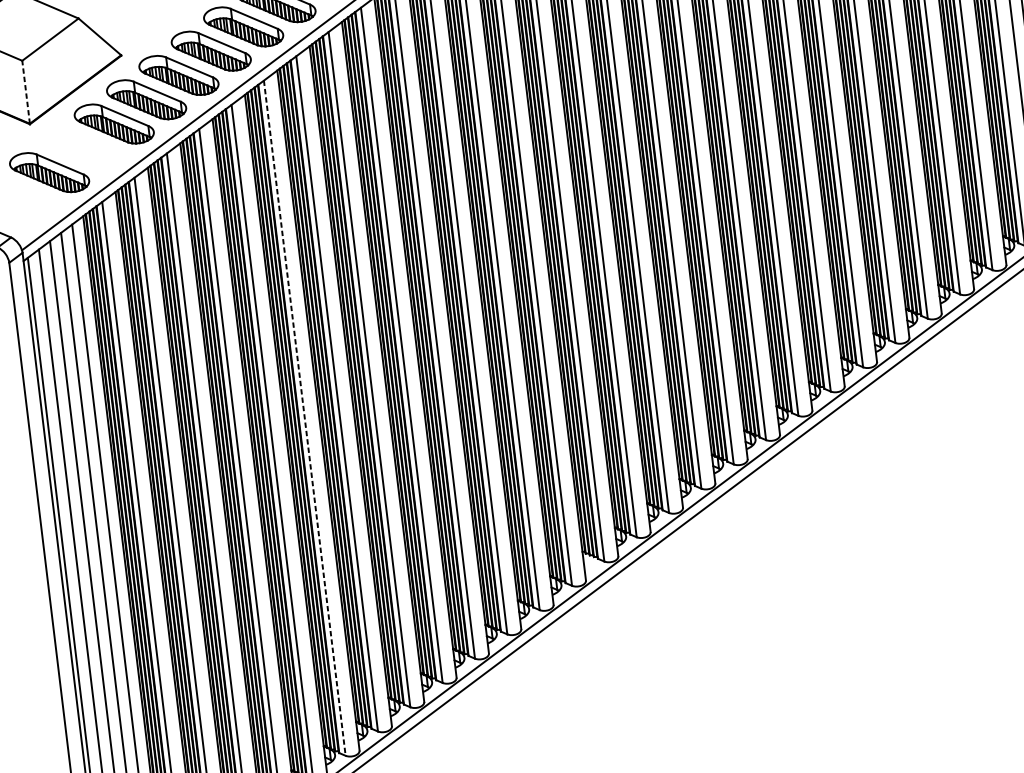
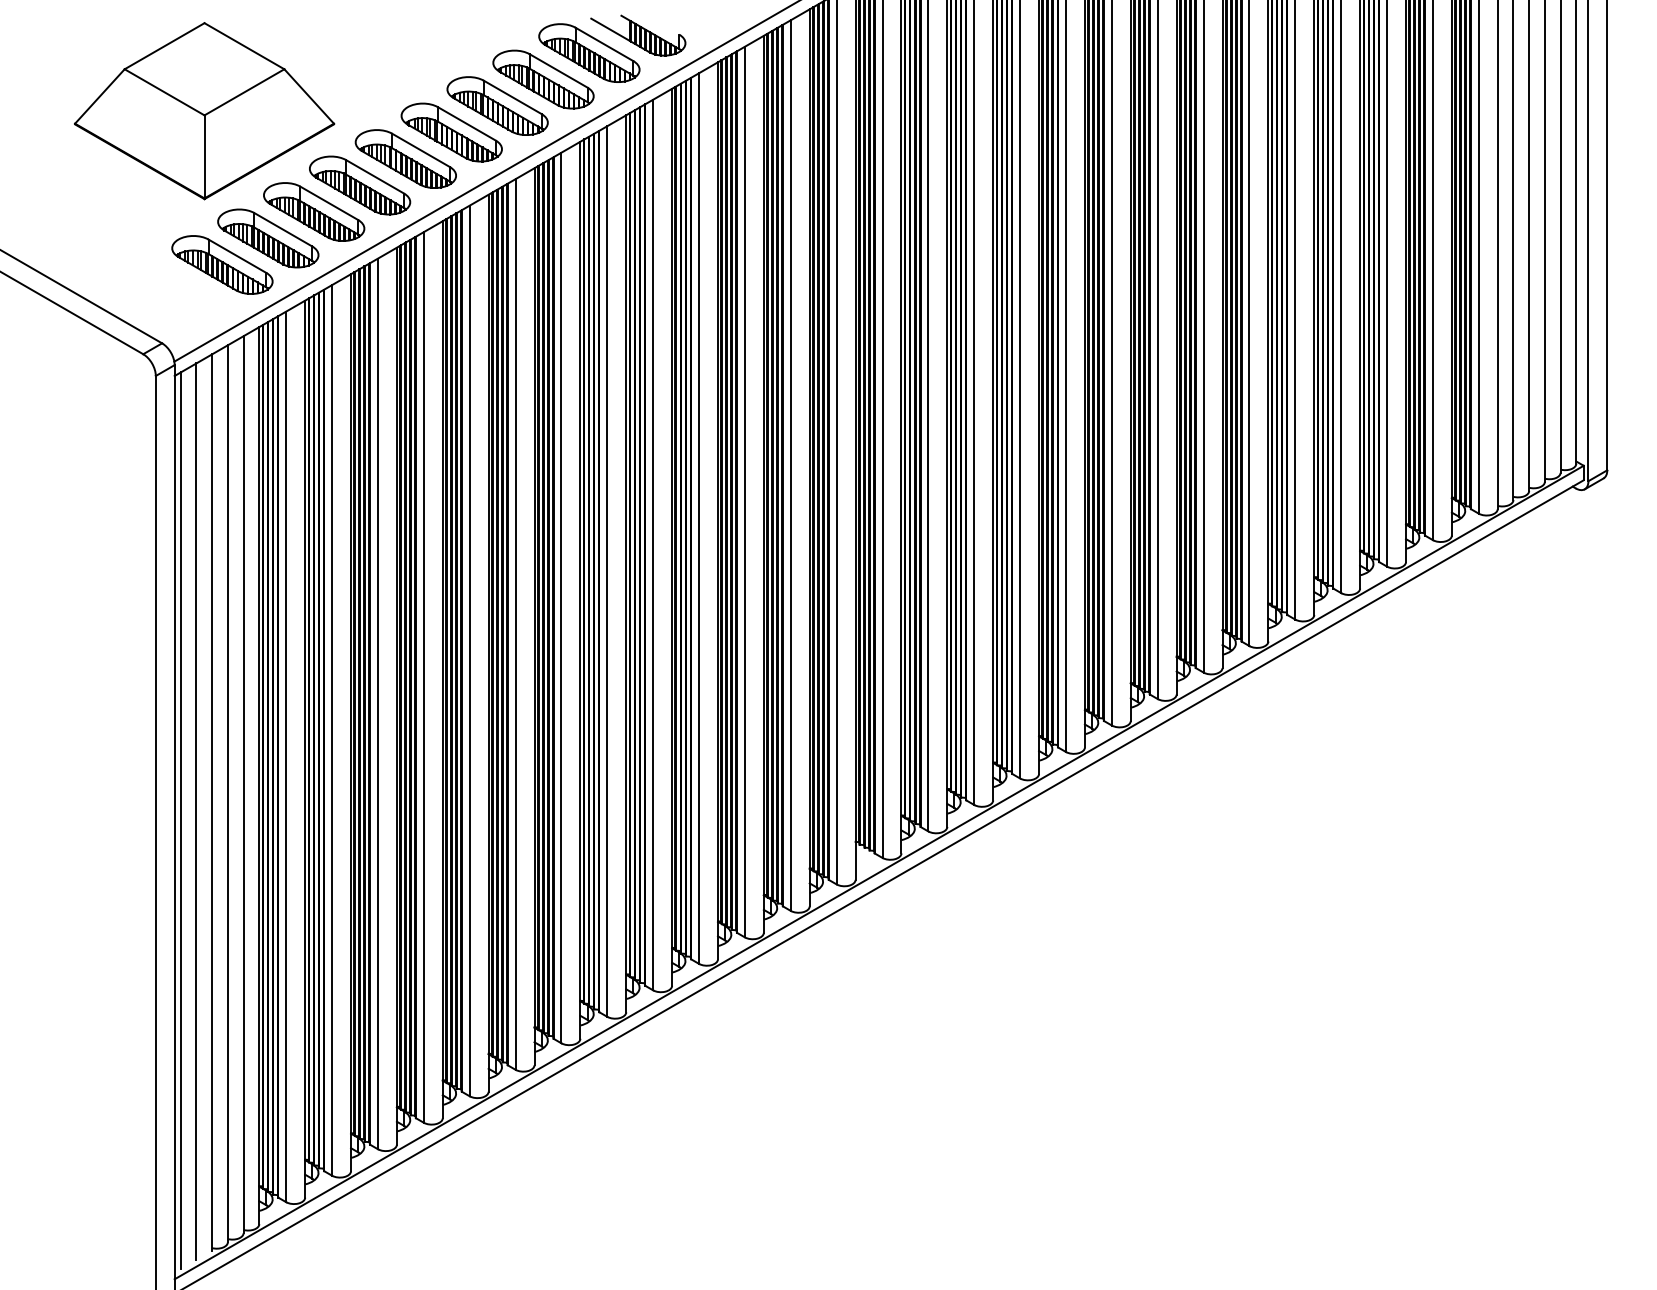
line: (26, 91) -> (204, 156), dashed -> solid
part: (82, 148) -> (268, 238), added
line: (304, 418) -> (515, 624), dashed -> solid

